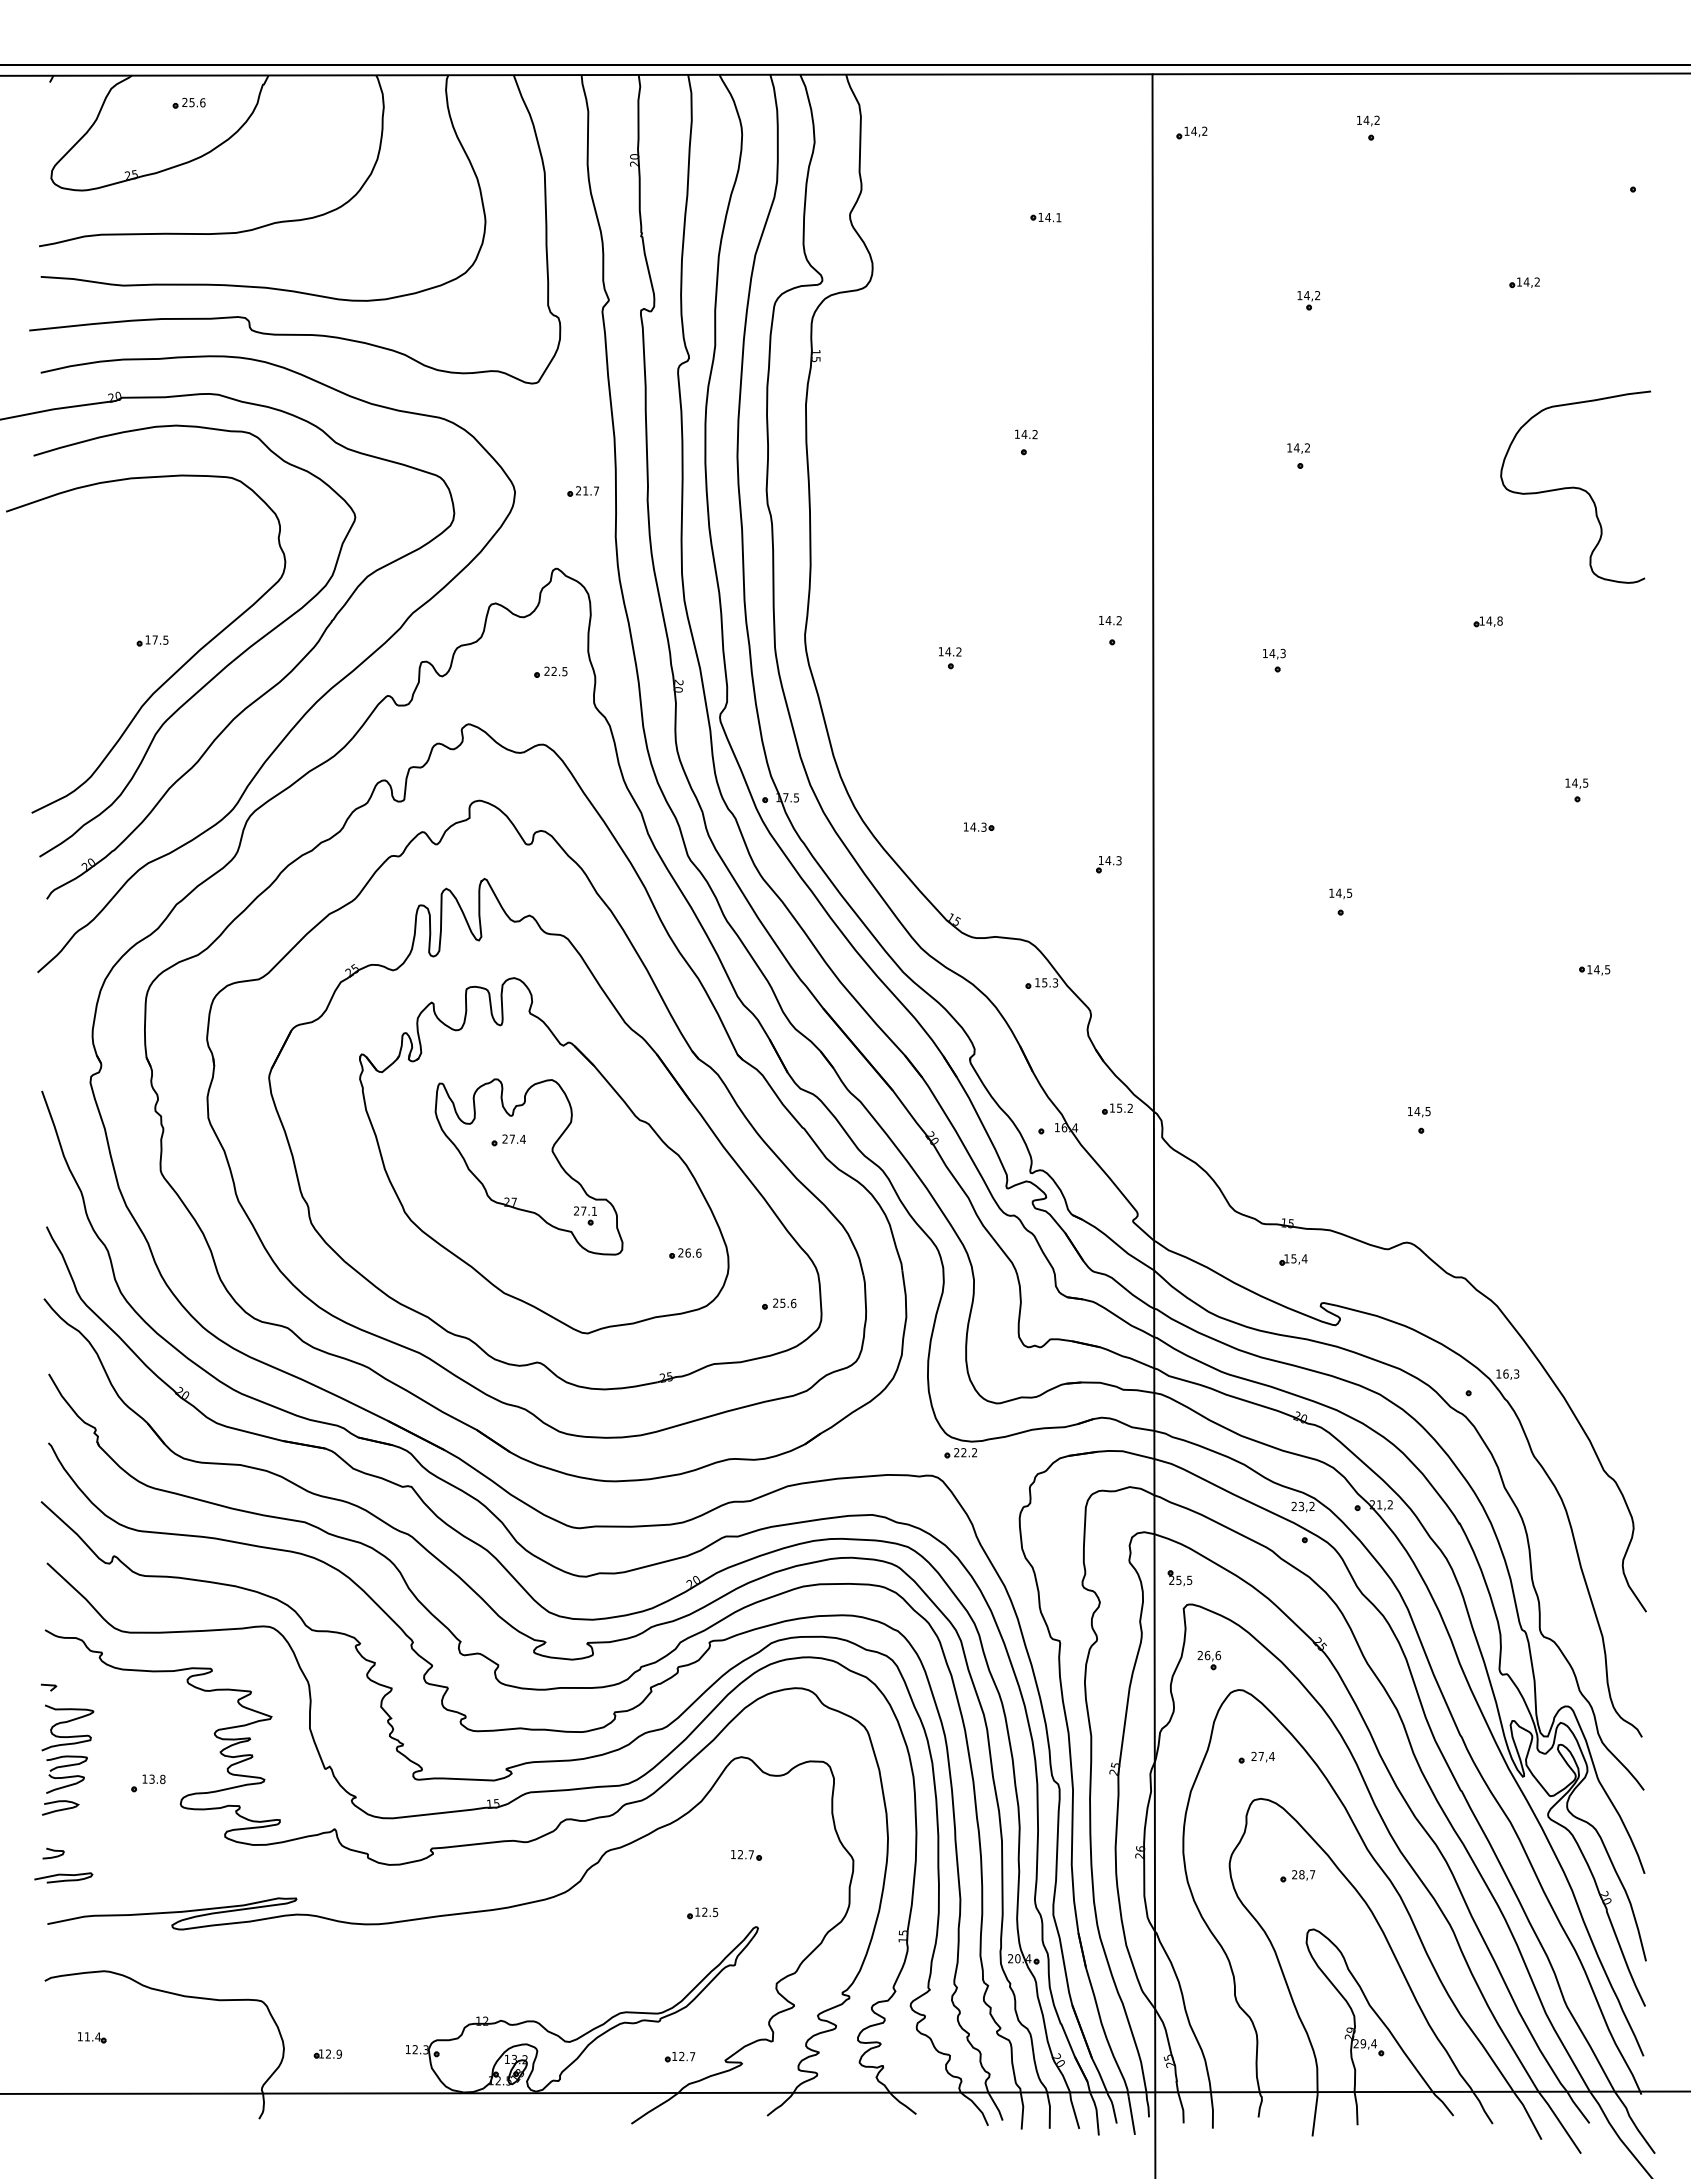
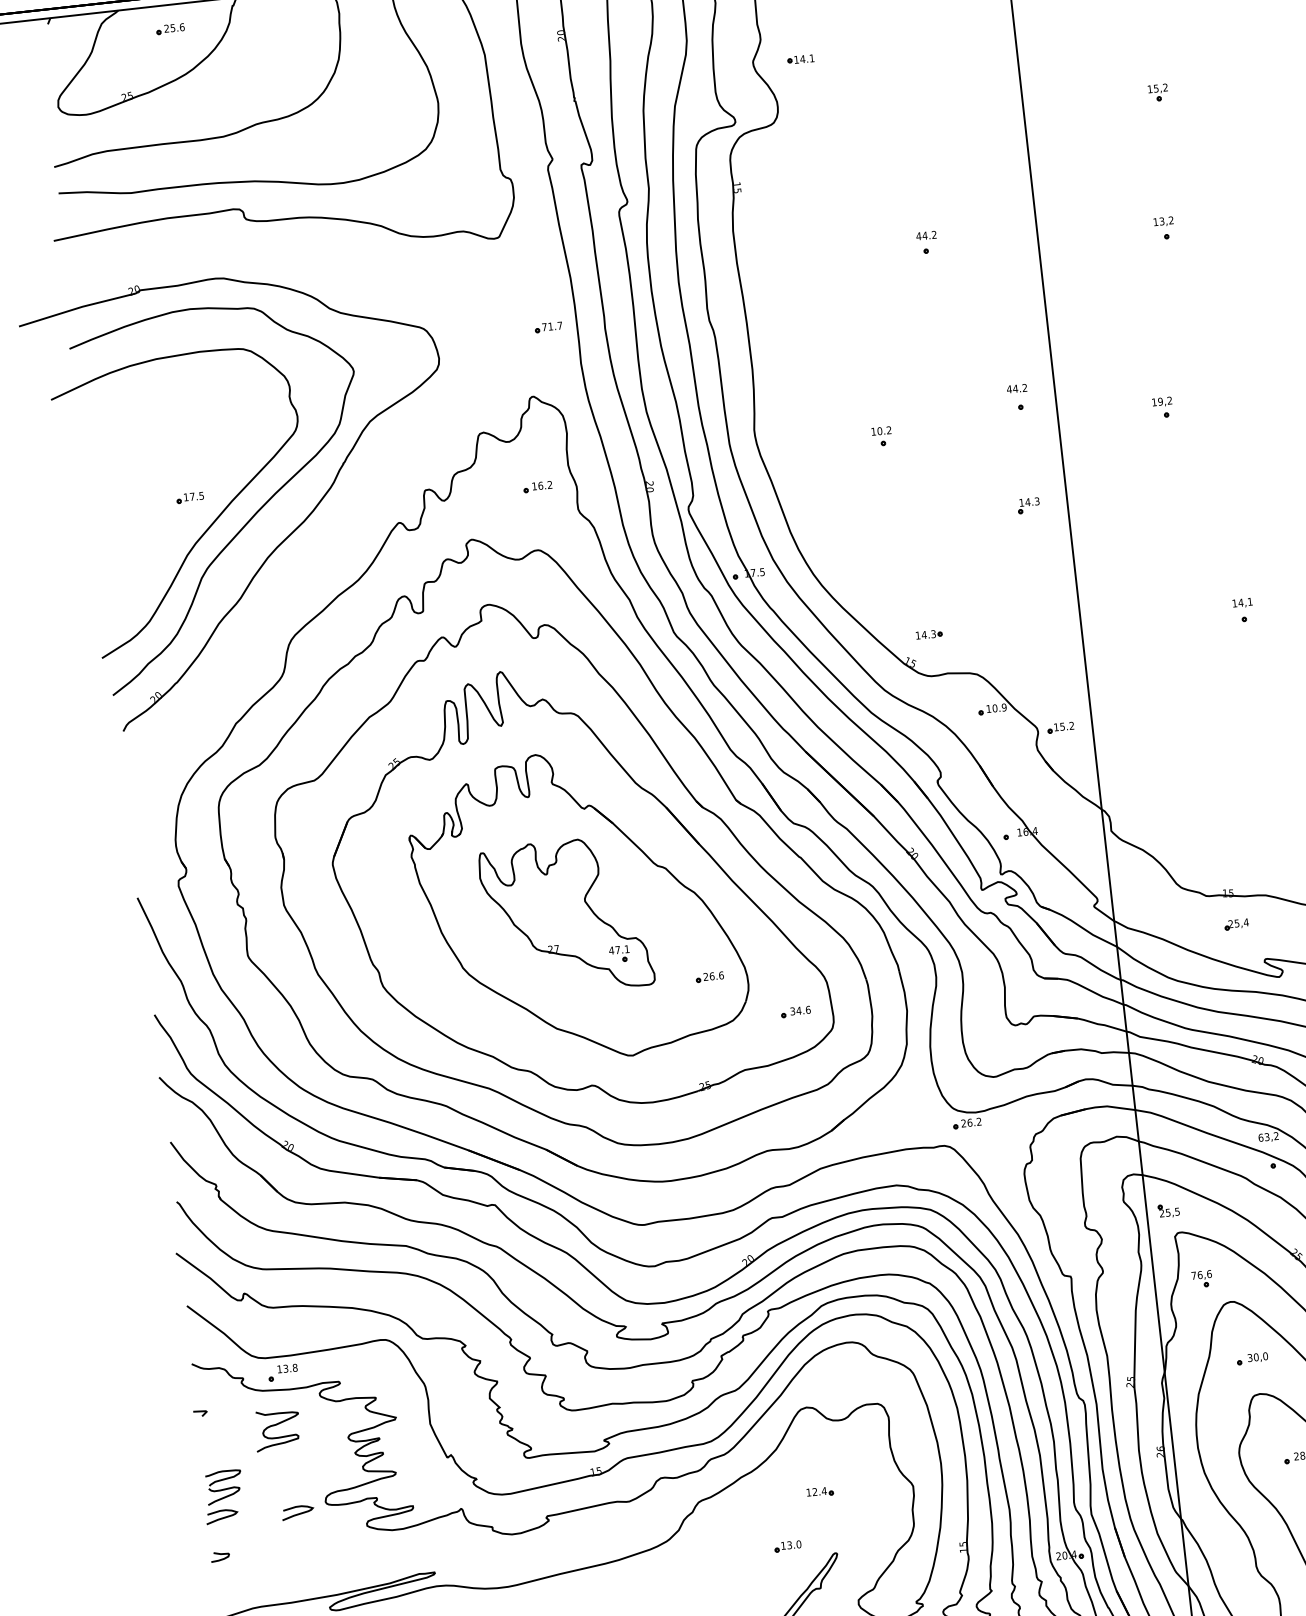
part: (1045, 217) -> (800, 59), moved
text: (1306, 295) -> (1155, 88), 14,2 -> 15,2
text: (1017, 433) -> (918, 235), 14.2 -> 44.2
text: (1296, 447) -> (1161, 221), 14,2 -> 13,2
text: (578, 490) -> (544, 326), 21.7 -> 71.7
text: (1101, 619) -> (1009, 388), 14.2 -> 44.2
text: (948, 651) -> (880, 430), 14.2 -> 10.2
text: (1277, 653) -> (1164, 401), 14,3 -> 19,2
text: (555, 671) -> (541, 485), 22.5 -> 16.2
curve: (314, 702) -> (336, 535), removed
part: (979, 826) -> (929, 633), moved
part: (1108, 864) -> (1028, 505), moved
text: (1349, 892) -> (1250, 601), 14,5 -> 14,1
text: (1050, 982) -> (999, 707), 15.3 -> 10.9
part: (1117, 1108) -> (1060, 727), moved
part: (508, 1140) -> (545, 896), removed
text: (576, 1210) -> (611, 950), 27.1 -> 47.1
text: (1286, 1258) -> (1230, 923), 15,4 -> 25,4
text: (779, 1302) -> (795, 1010), 25.6 -> 34.6
text: (963, 1452) -> (969, 1122), 22.2 -> 26.2
text: (1294, 1506) -> (1261, 1137), 23,2 -> 63,2
text: (1199, 1655) -> (1193, 1275), 26,6 -> 76,6
curve: (65, 1723) -> (275, 1426), moved
text: (1262, 1756) -> (1257, 1357), 27,4 -> 30,0
part: (148, 1783) -> (283, 1372), moved
curve: (147, 1814) -> (297, 1513), added
text: (751, 1854) -> (824, 1490), 12.7 -> 12.4
curve: (63, 1875) -> (231, 1574), removed
text: (710, 1912) -> (794, 1544), 12.5 -> 13.0

